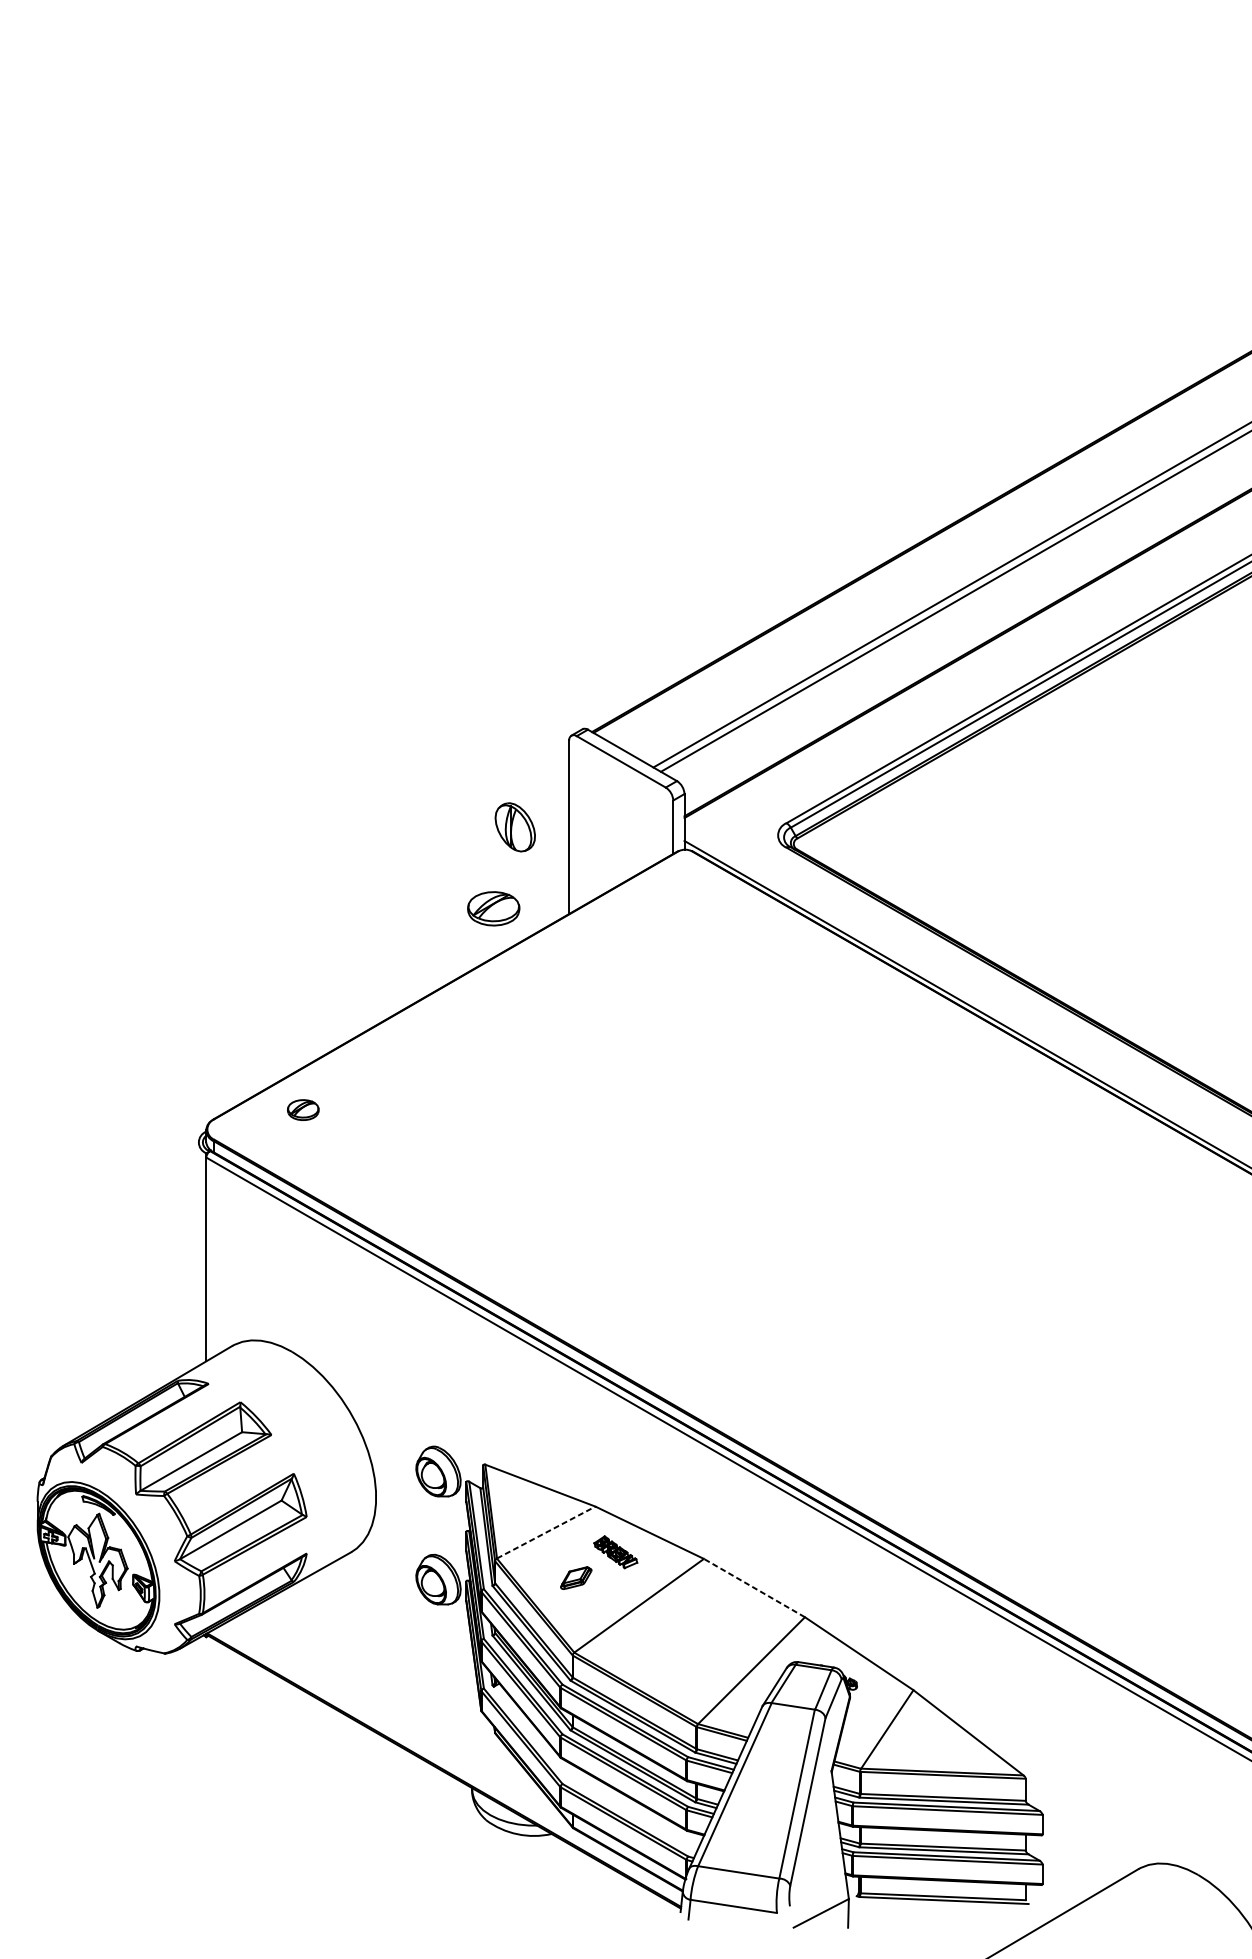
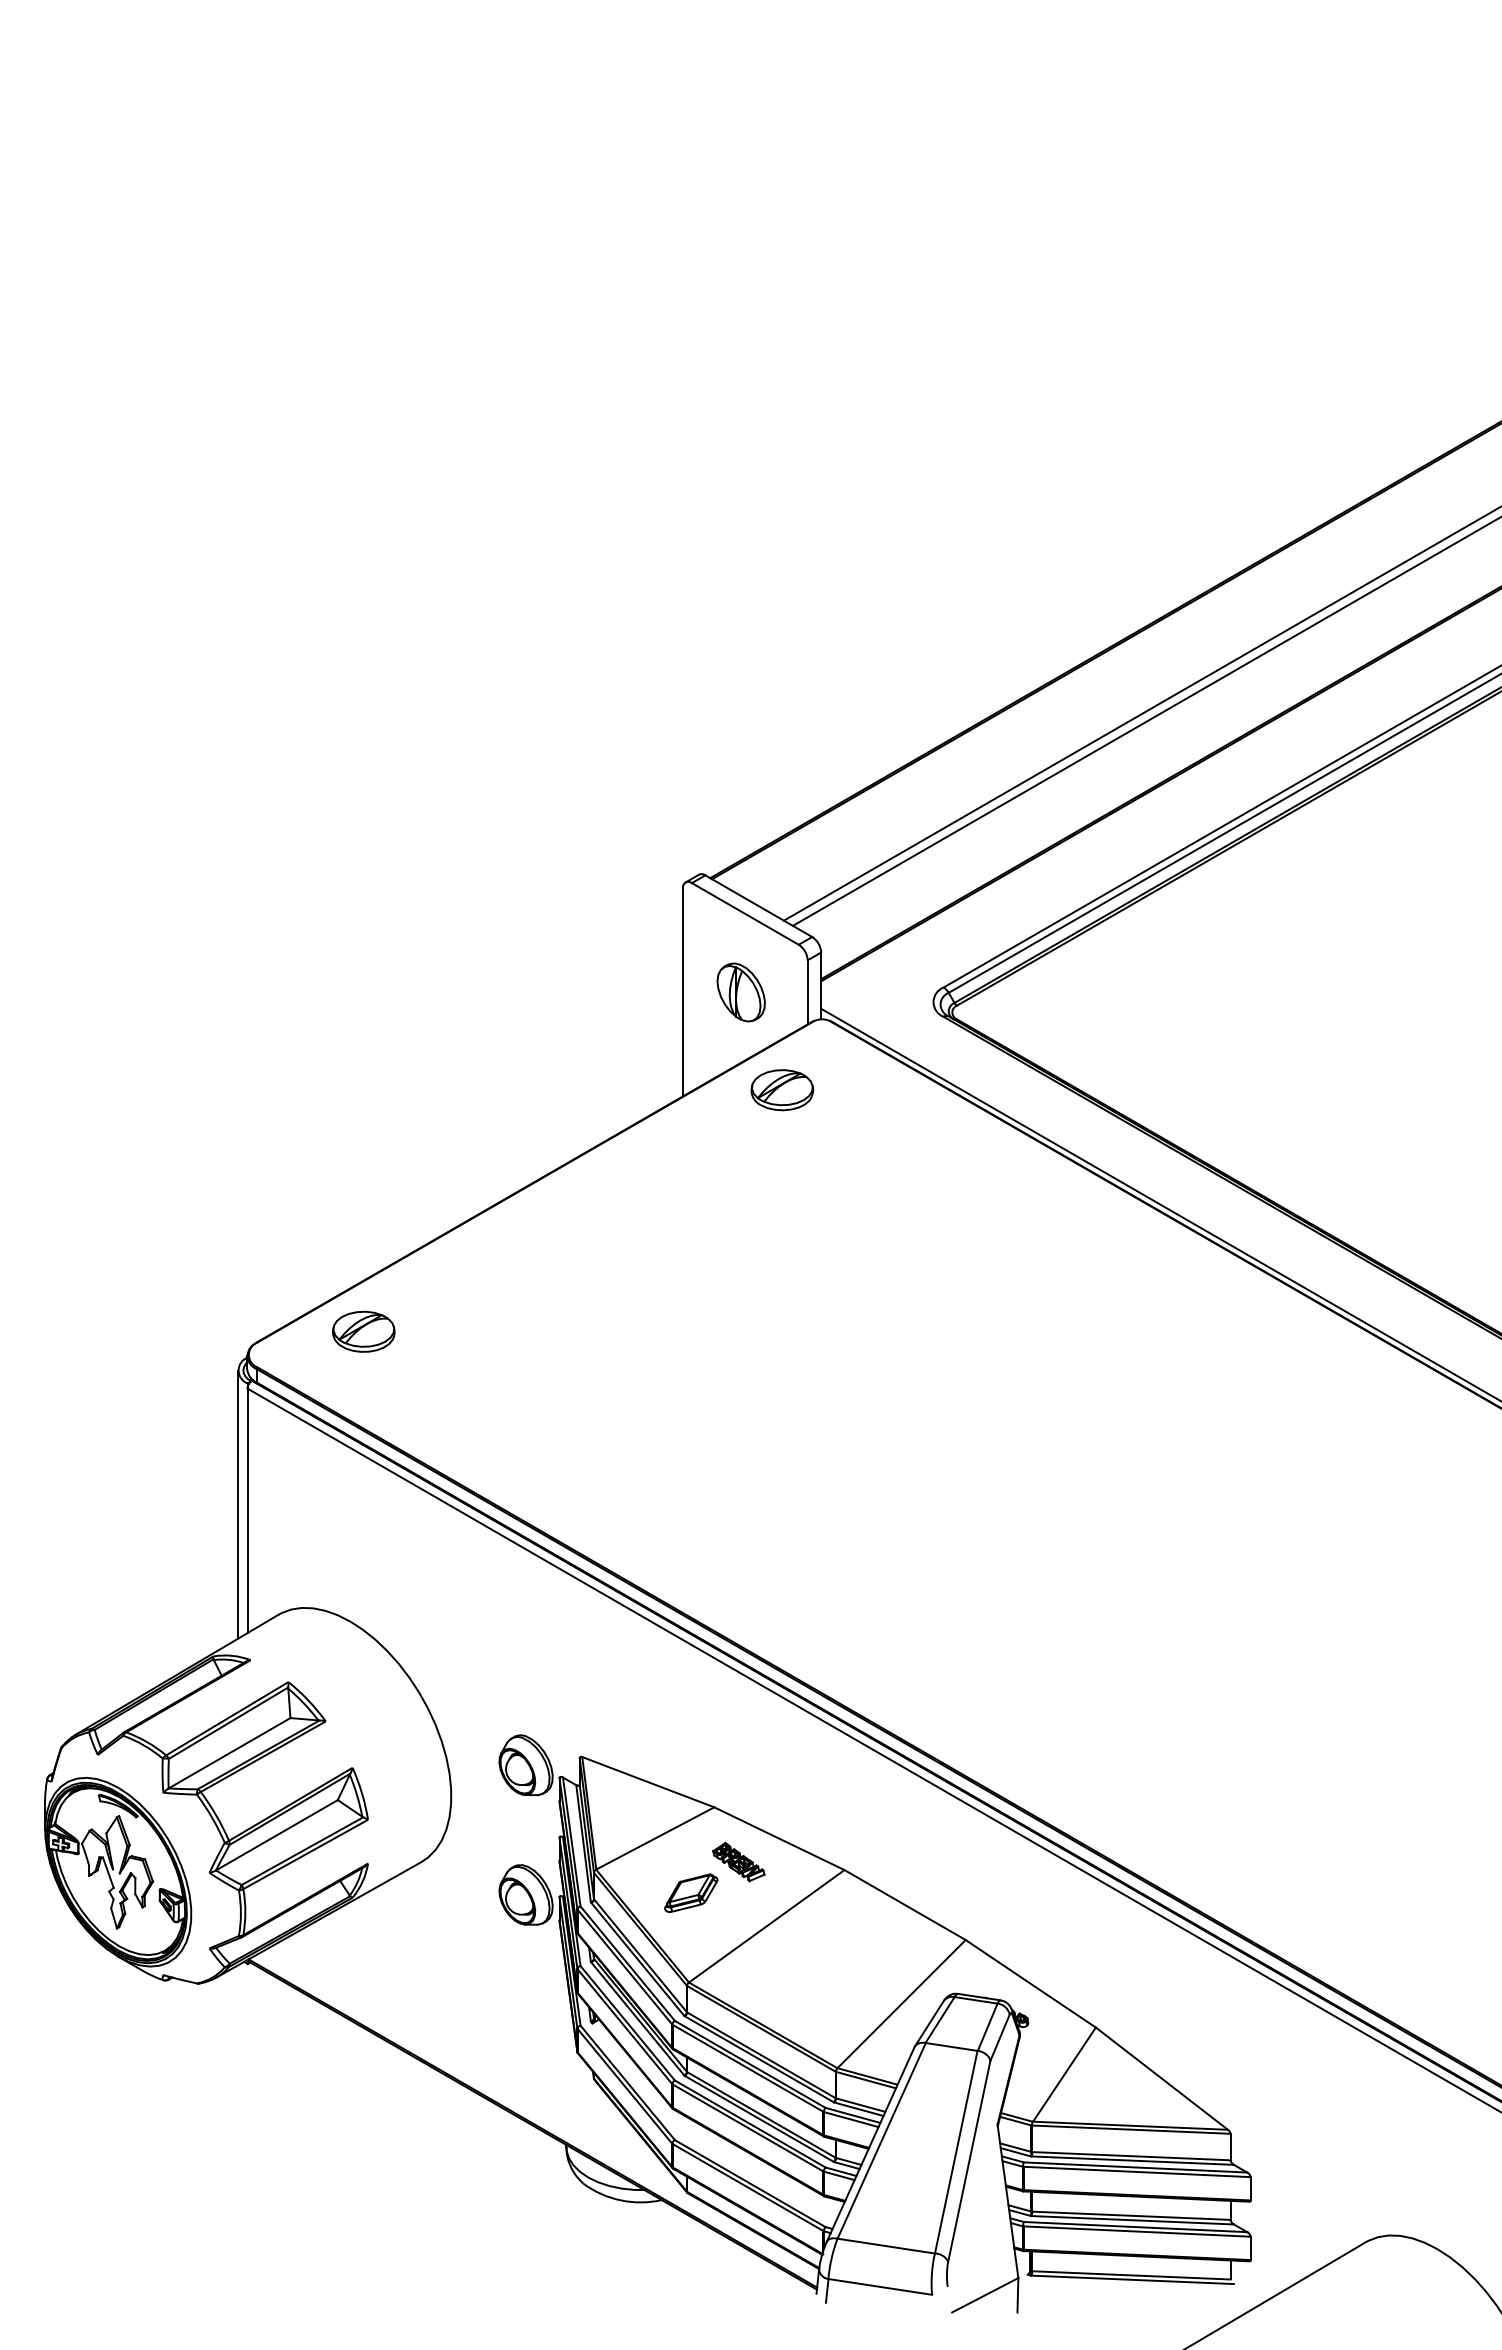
part: (514, 827) -> (740, 992), moved
part: (493, 909) -> (782, 1090), moved
part: (302, 1109) -> (363, 1331), size x1.67
line: (198, 1254) -> (238, 1504), added
line: (546, 1532) -> (655, 1838), dashed -> solid
part: (576, 1577) -> (691, 1892), size x1.43
line: (754, 1588) -> (905, 1905), dashed -> solid

